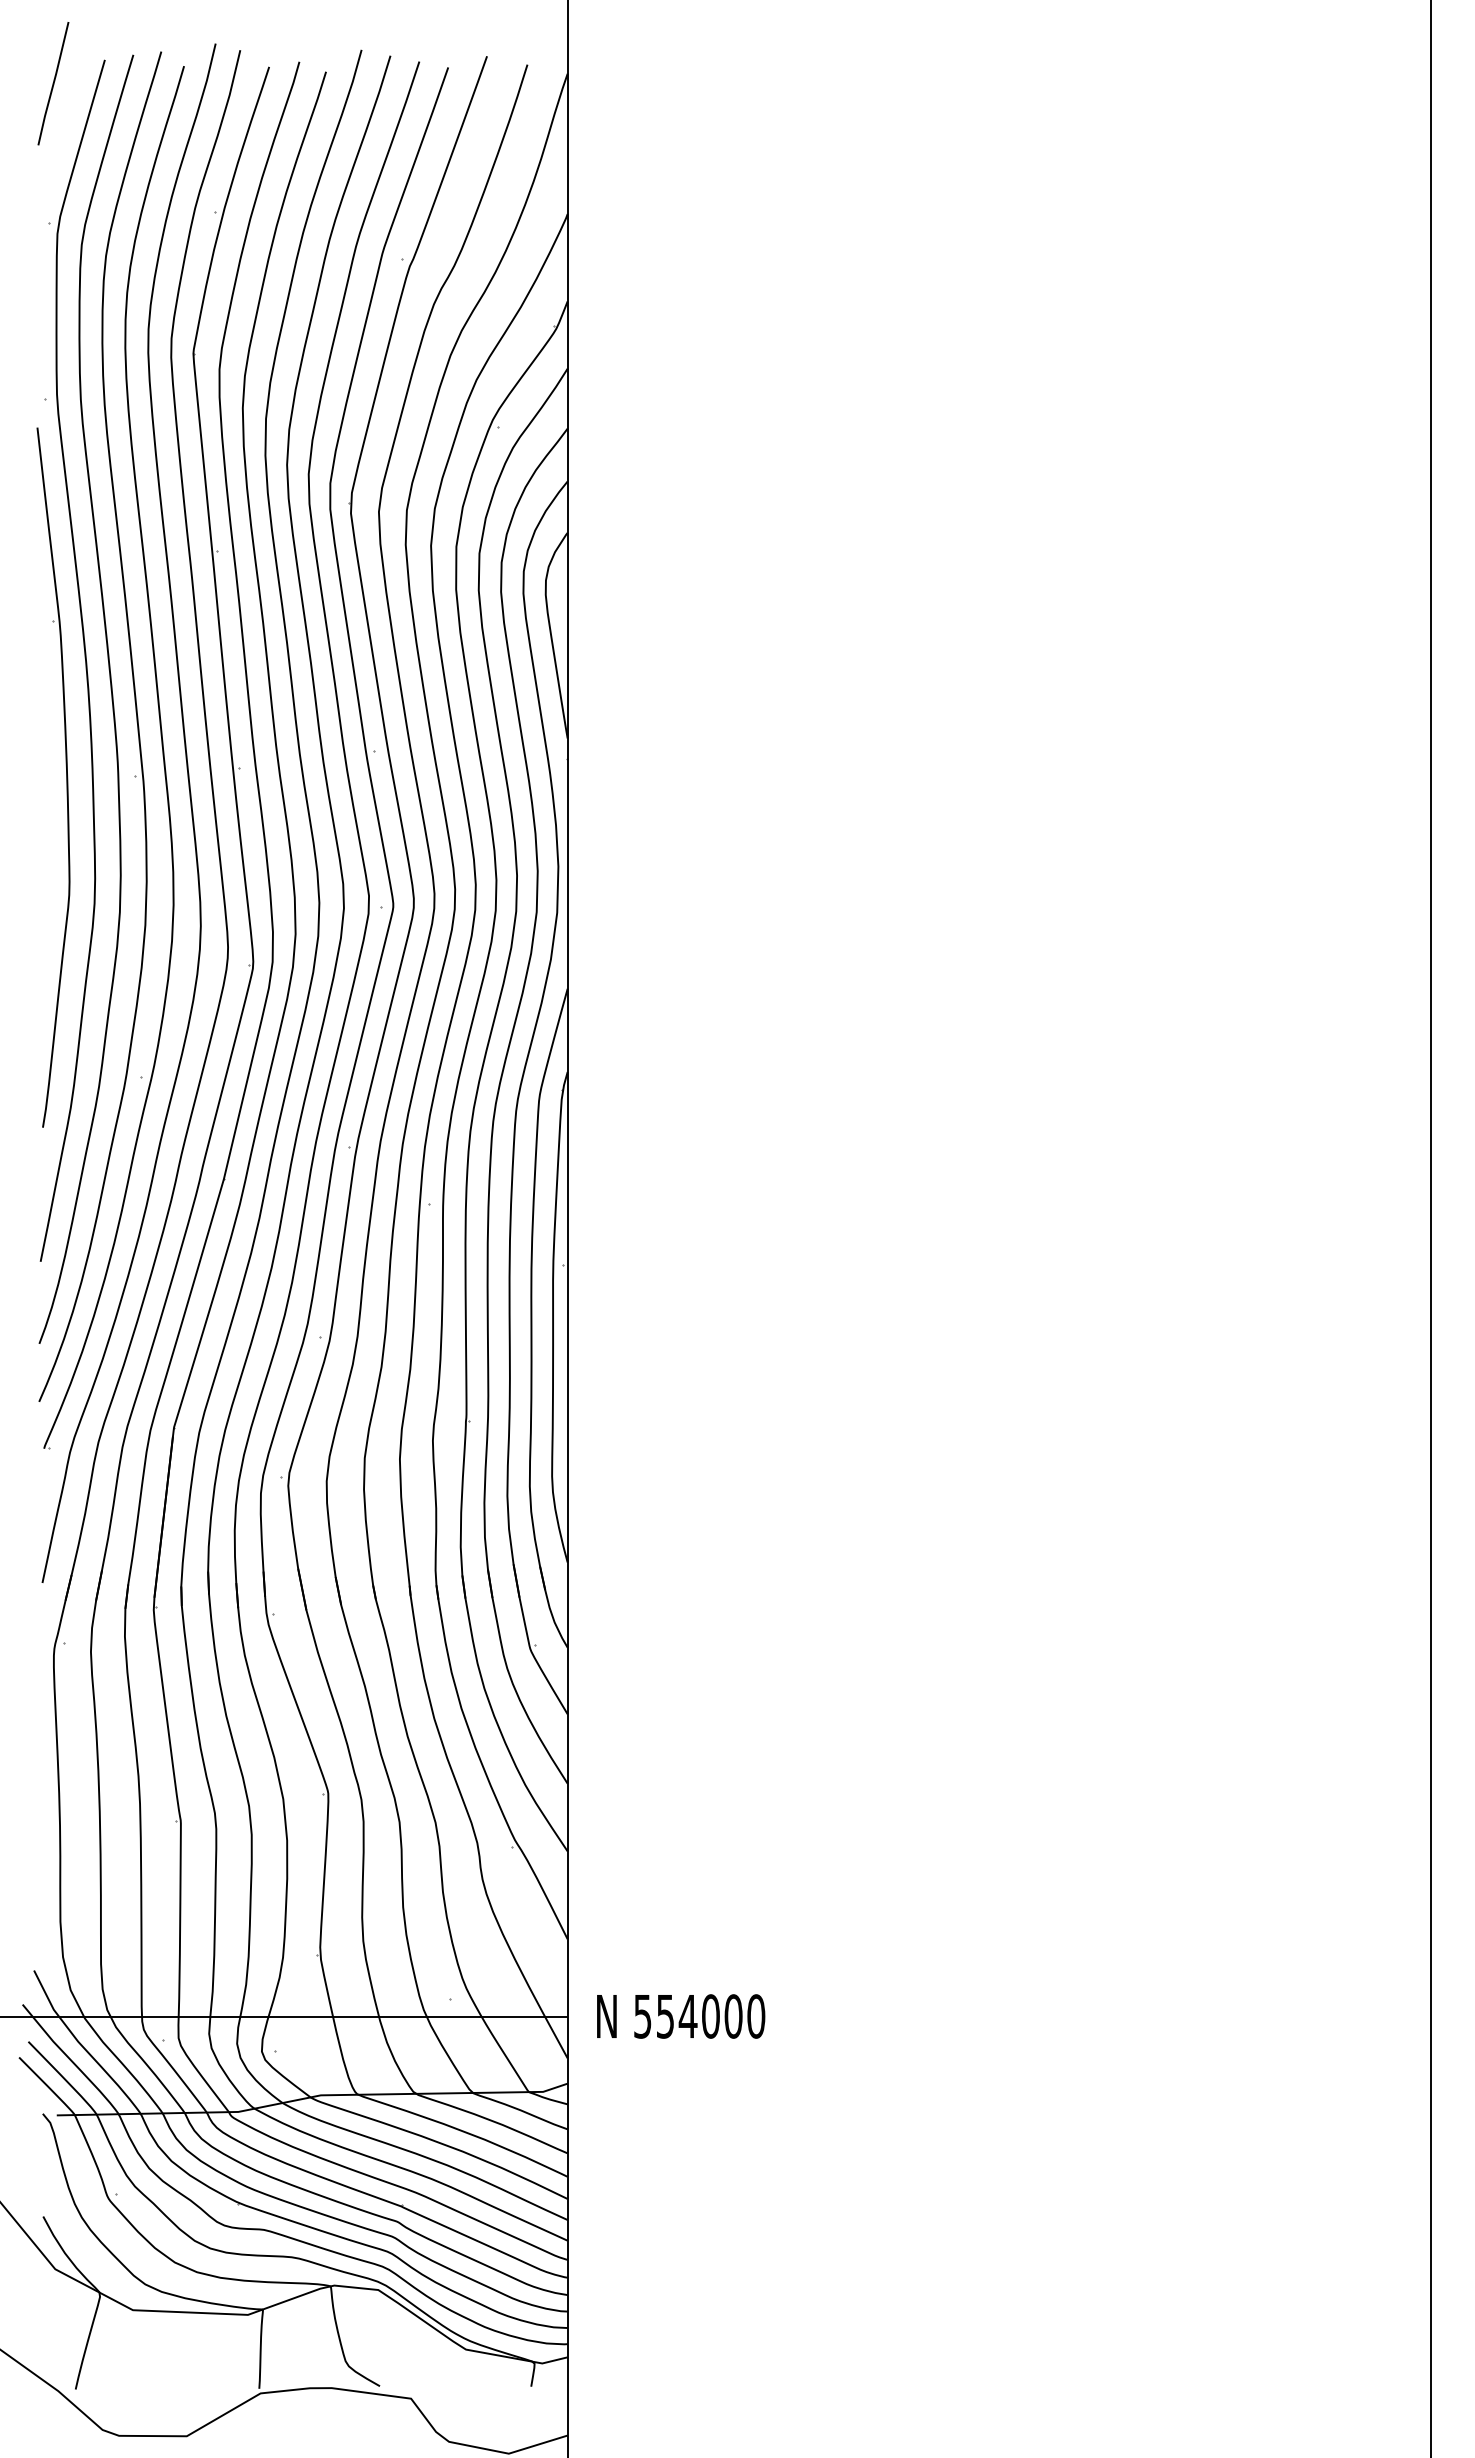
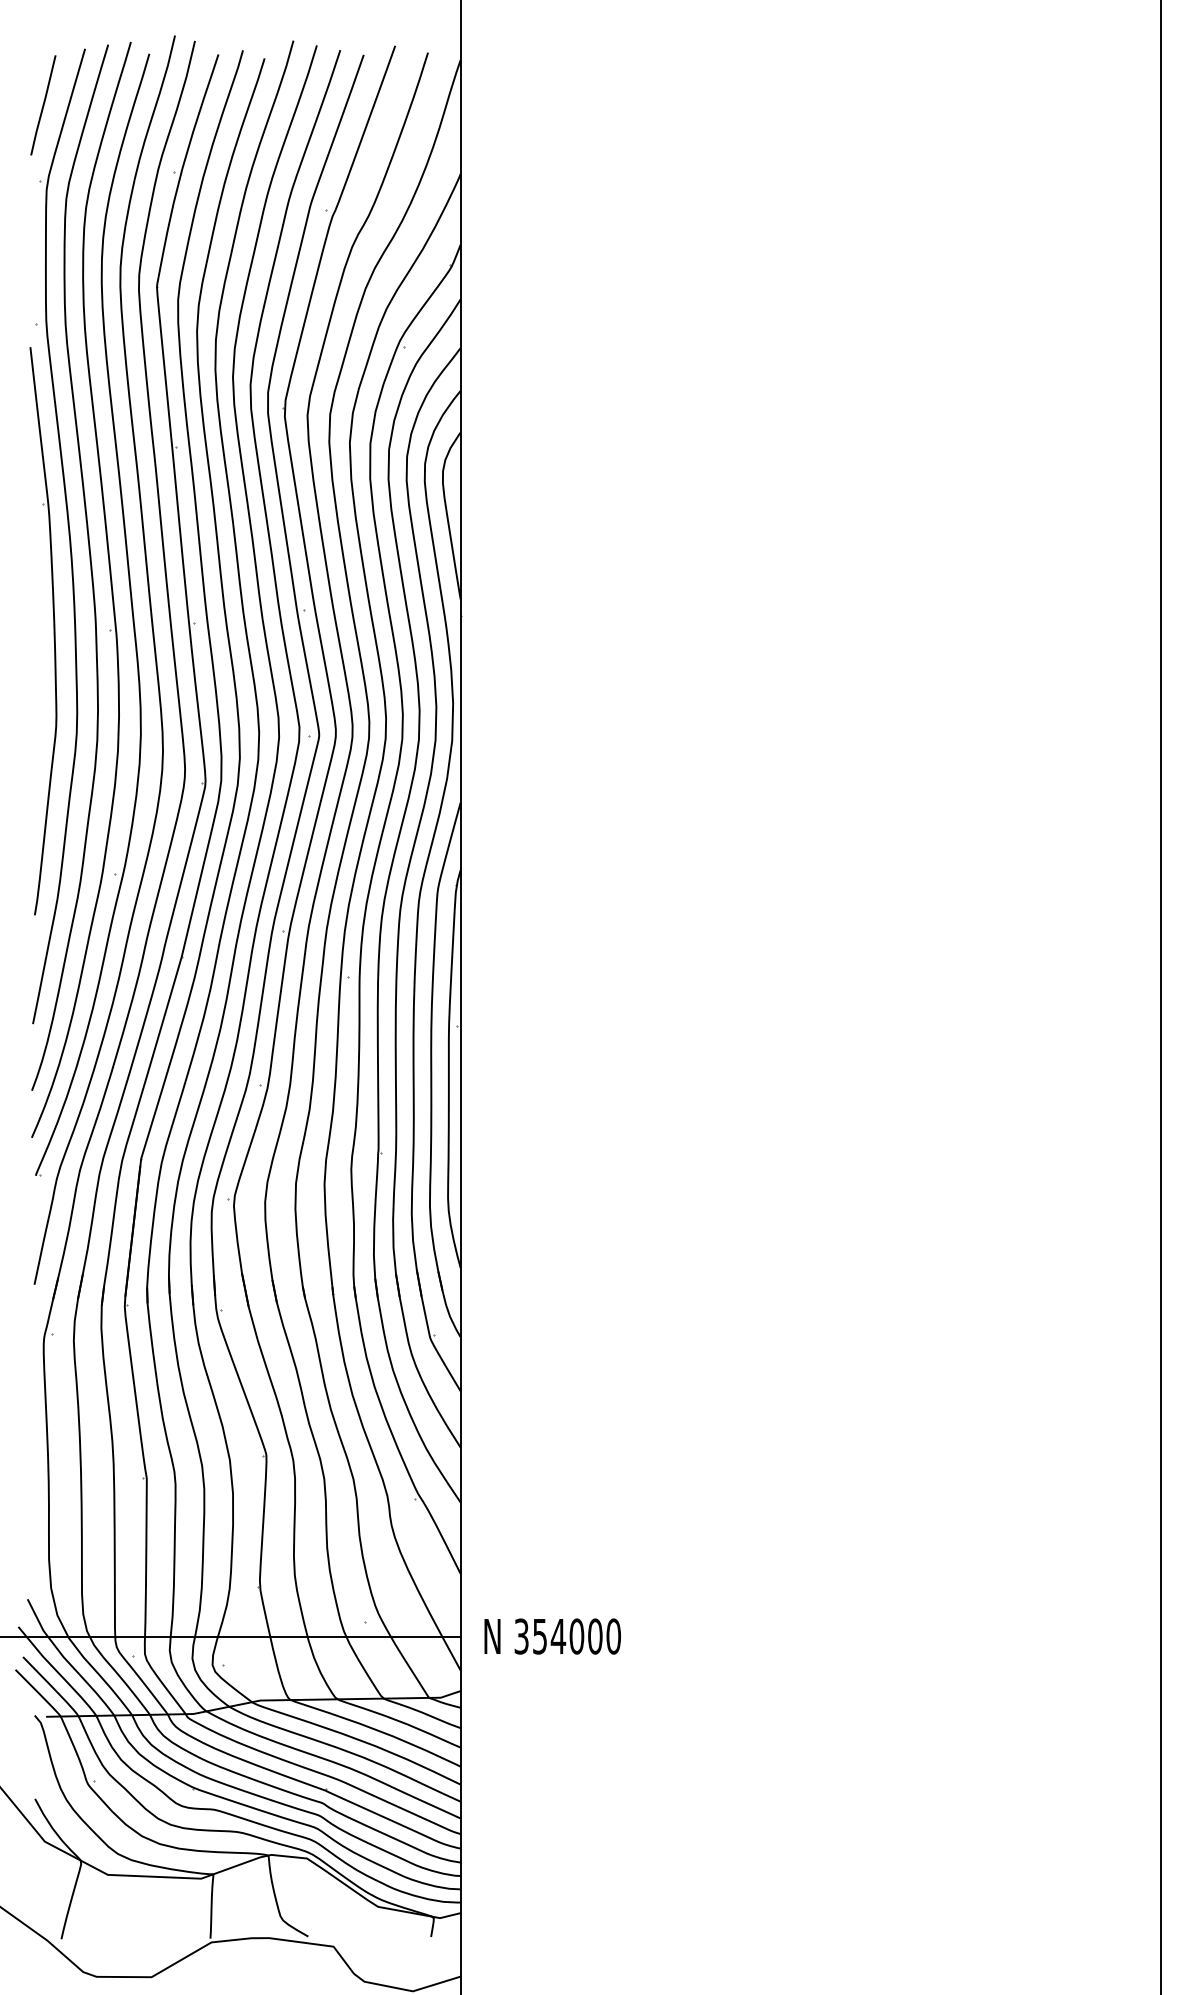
line: (53, 83) -> (43, 105), moved
text: (642, 2016) -> (521, 1636), 554000 -> 354000

